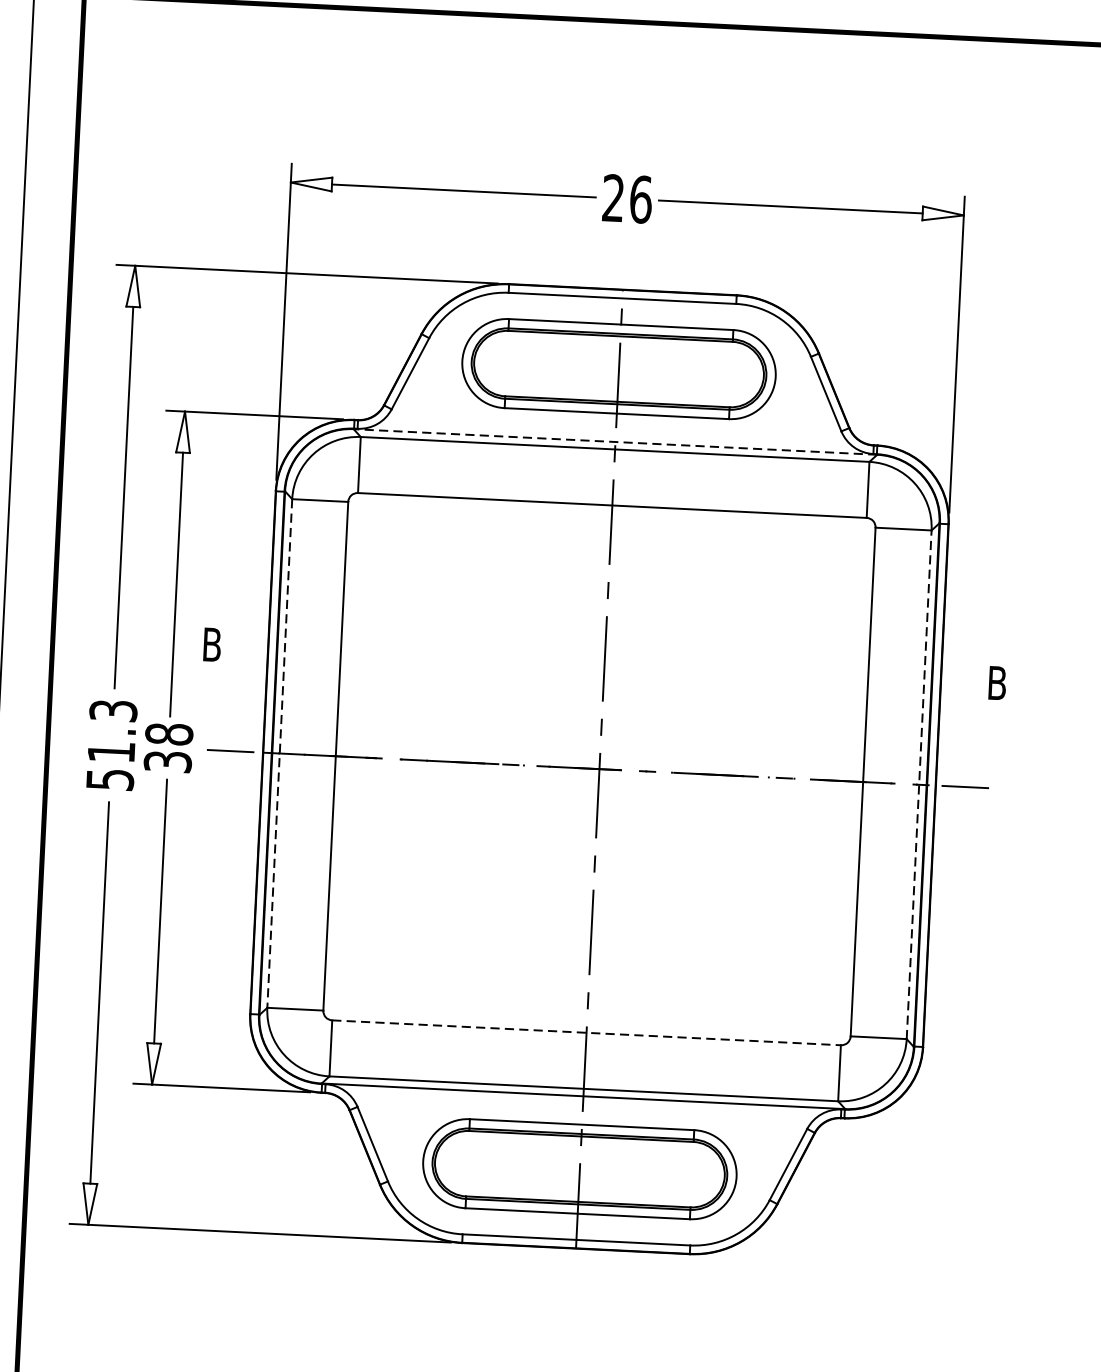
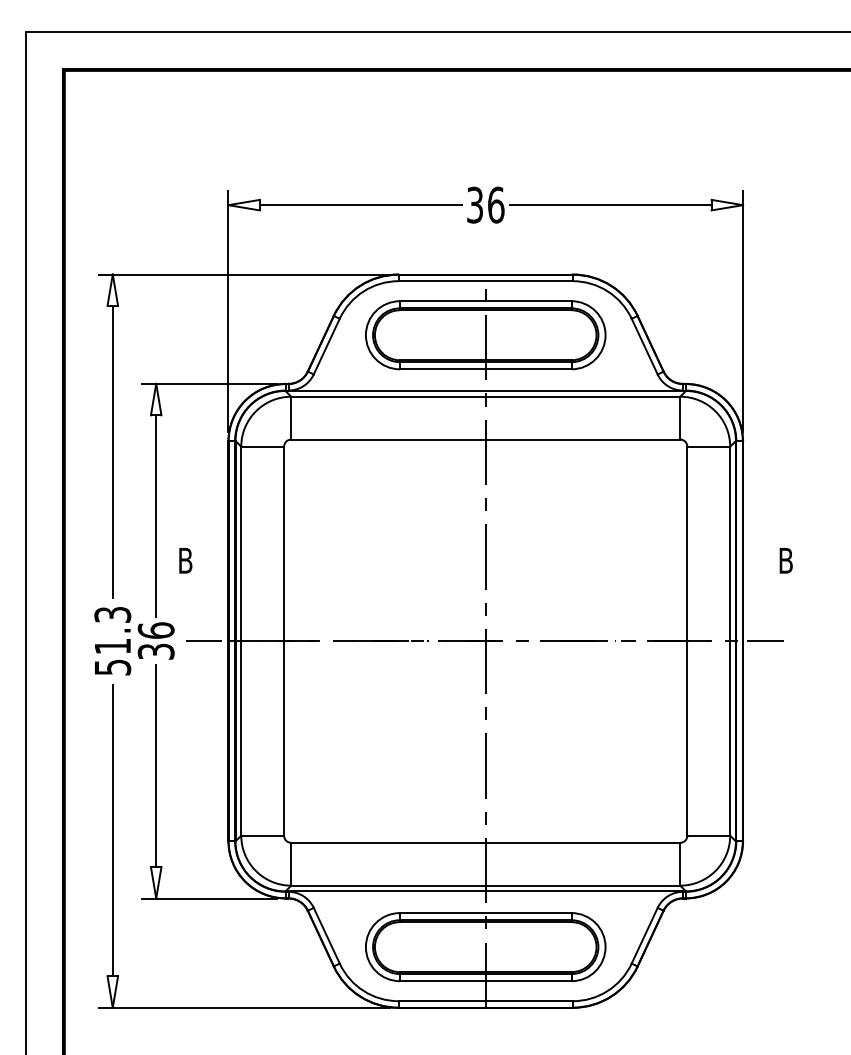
text: (612, 198) -> (474, 205), 26 -> 36
line: (615, 442) -> (485, 391), dashed -> solid
text: (168, 734) -> (155, 630), 38 -> 36
line: (280, 753) -> (241, 641), dashed -> solid
line: (919, 783) -> (730, 640), dashed -> solid
line: (587, 1032) -> (486, 842), dashed -> solid

